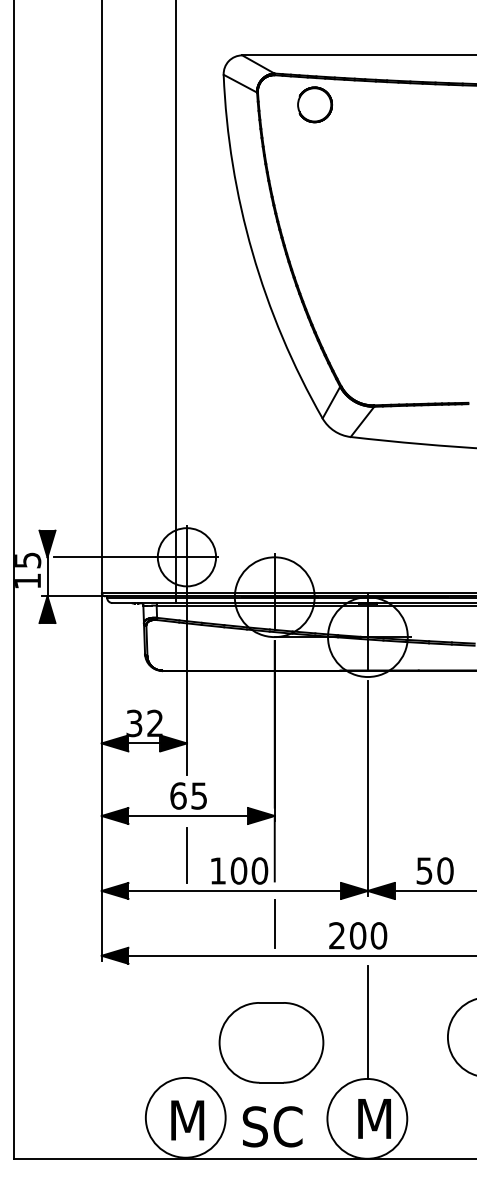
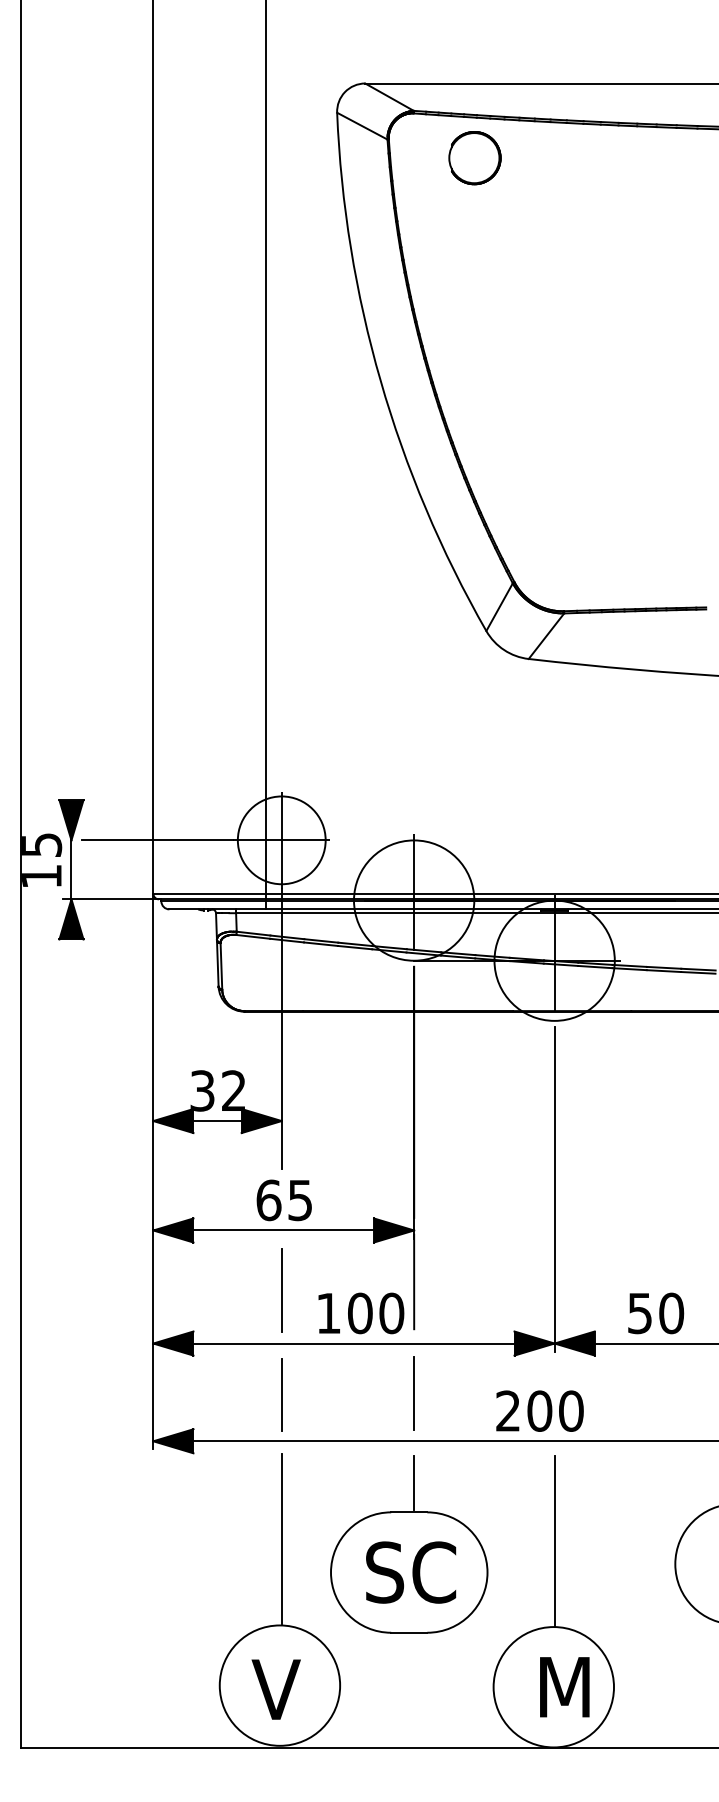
line: (186, 925) -> (281, 1395), added
line: (274, 983) -> (413, 1483), added
line: (186, 1020) -> (281, 1538), added
text: (185, 1120) -> (279, 1689), M -> V
text: (272, 1126) -> (410, 1572), moved

